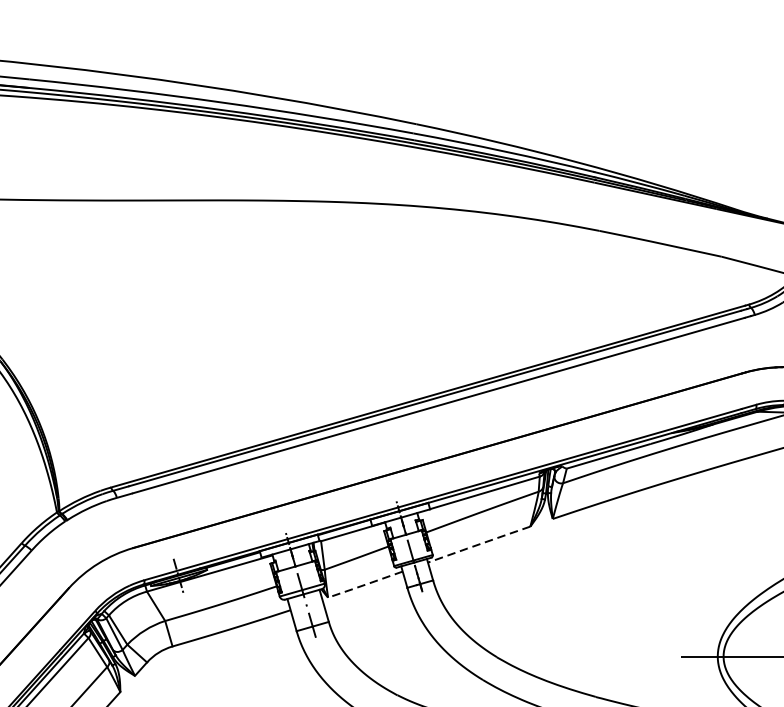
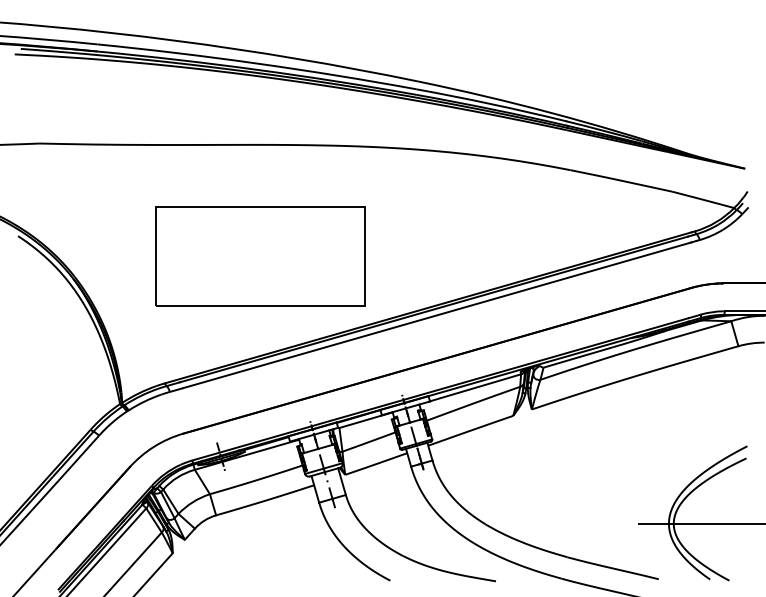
part: (226, 334) -> (260, 256), added
line: (480, 544) -> (471, 430), dashed -> solid
line: (365, 585) -> (376, 464), dashed -> solid

